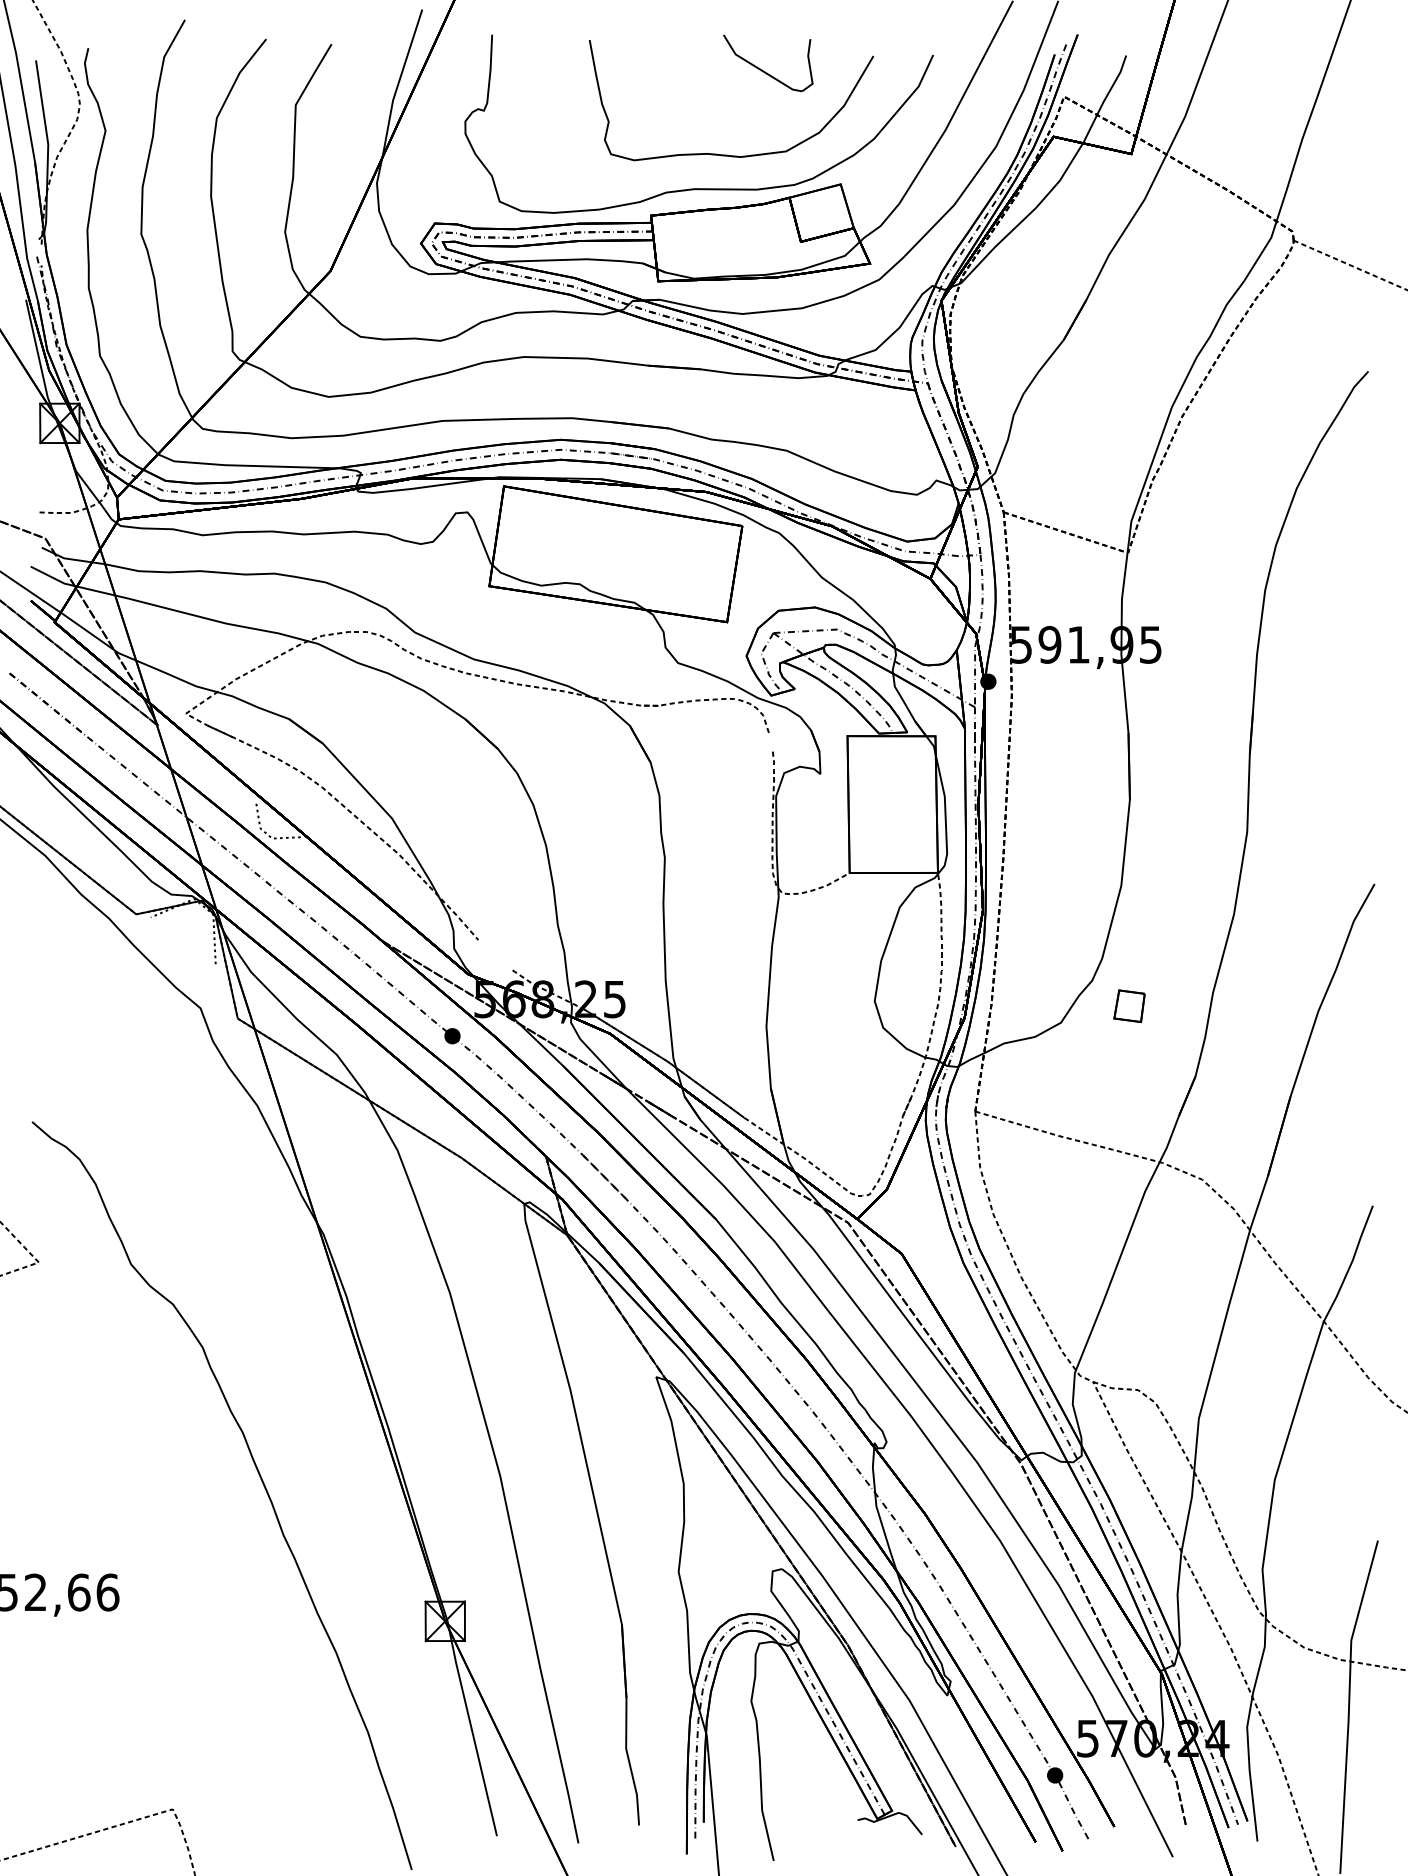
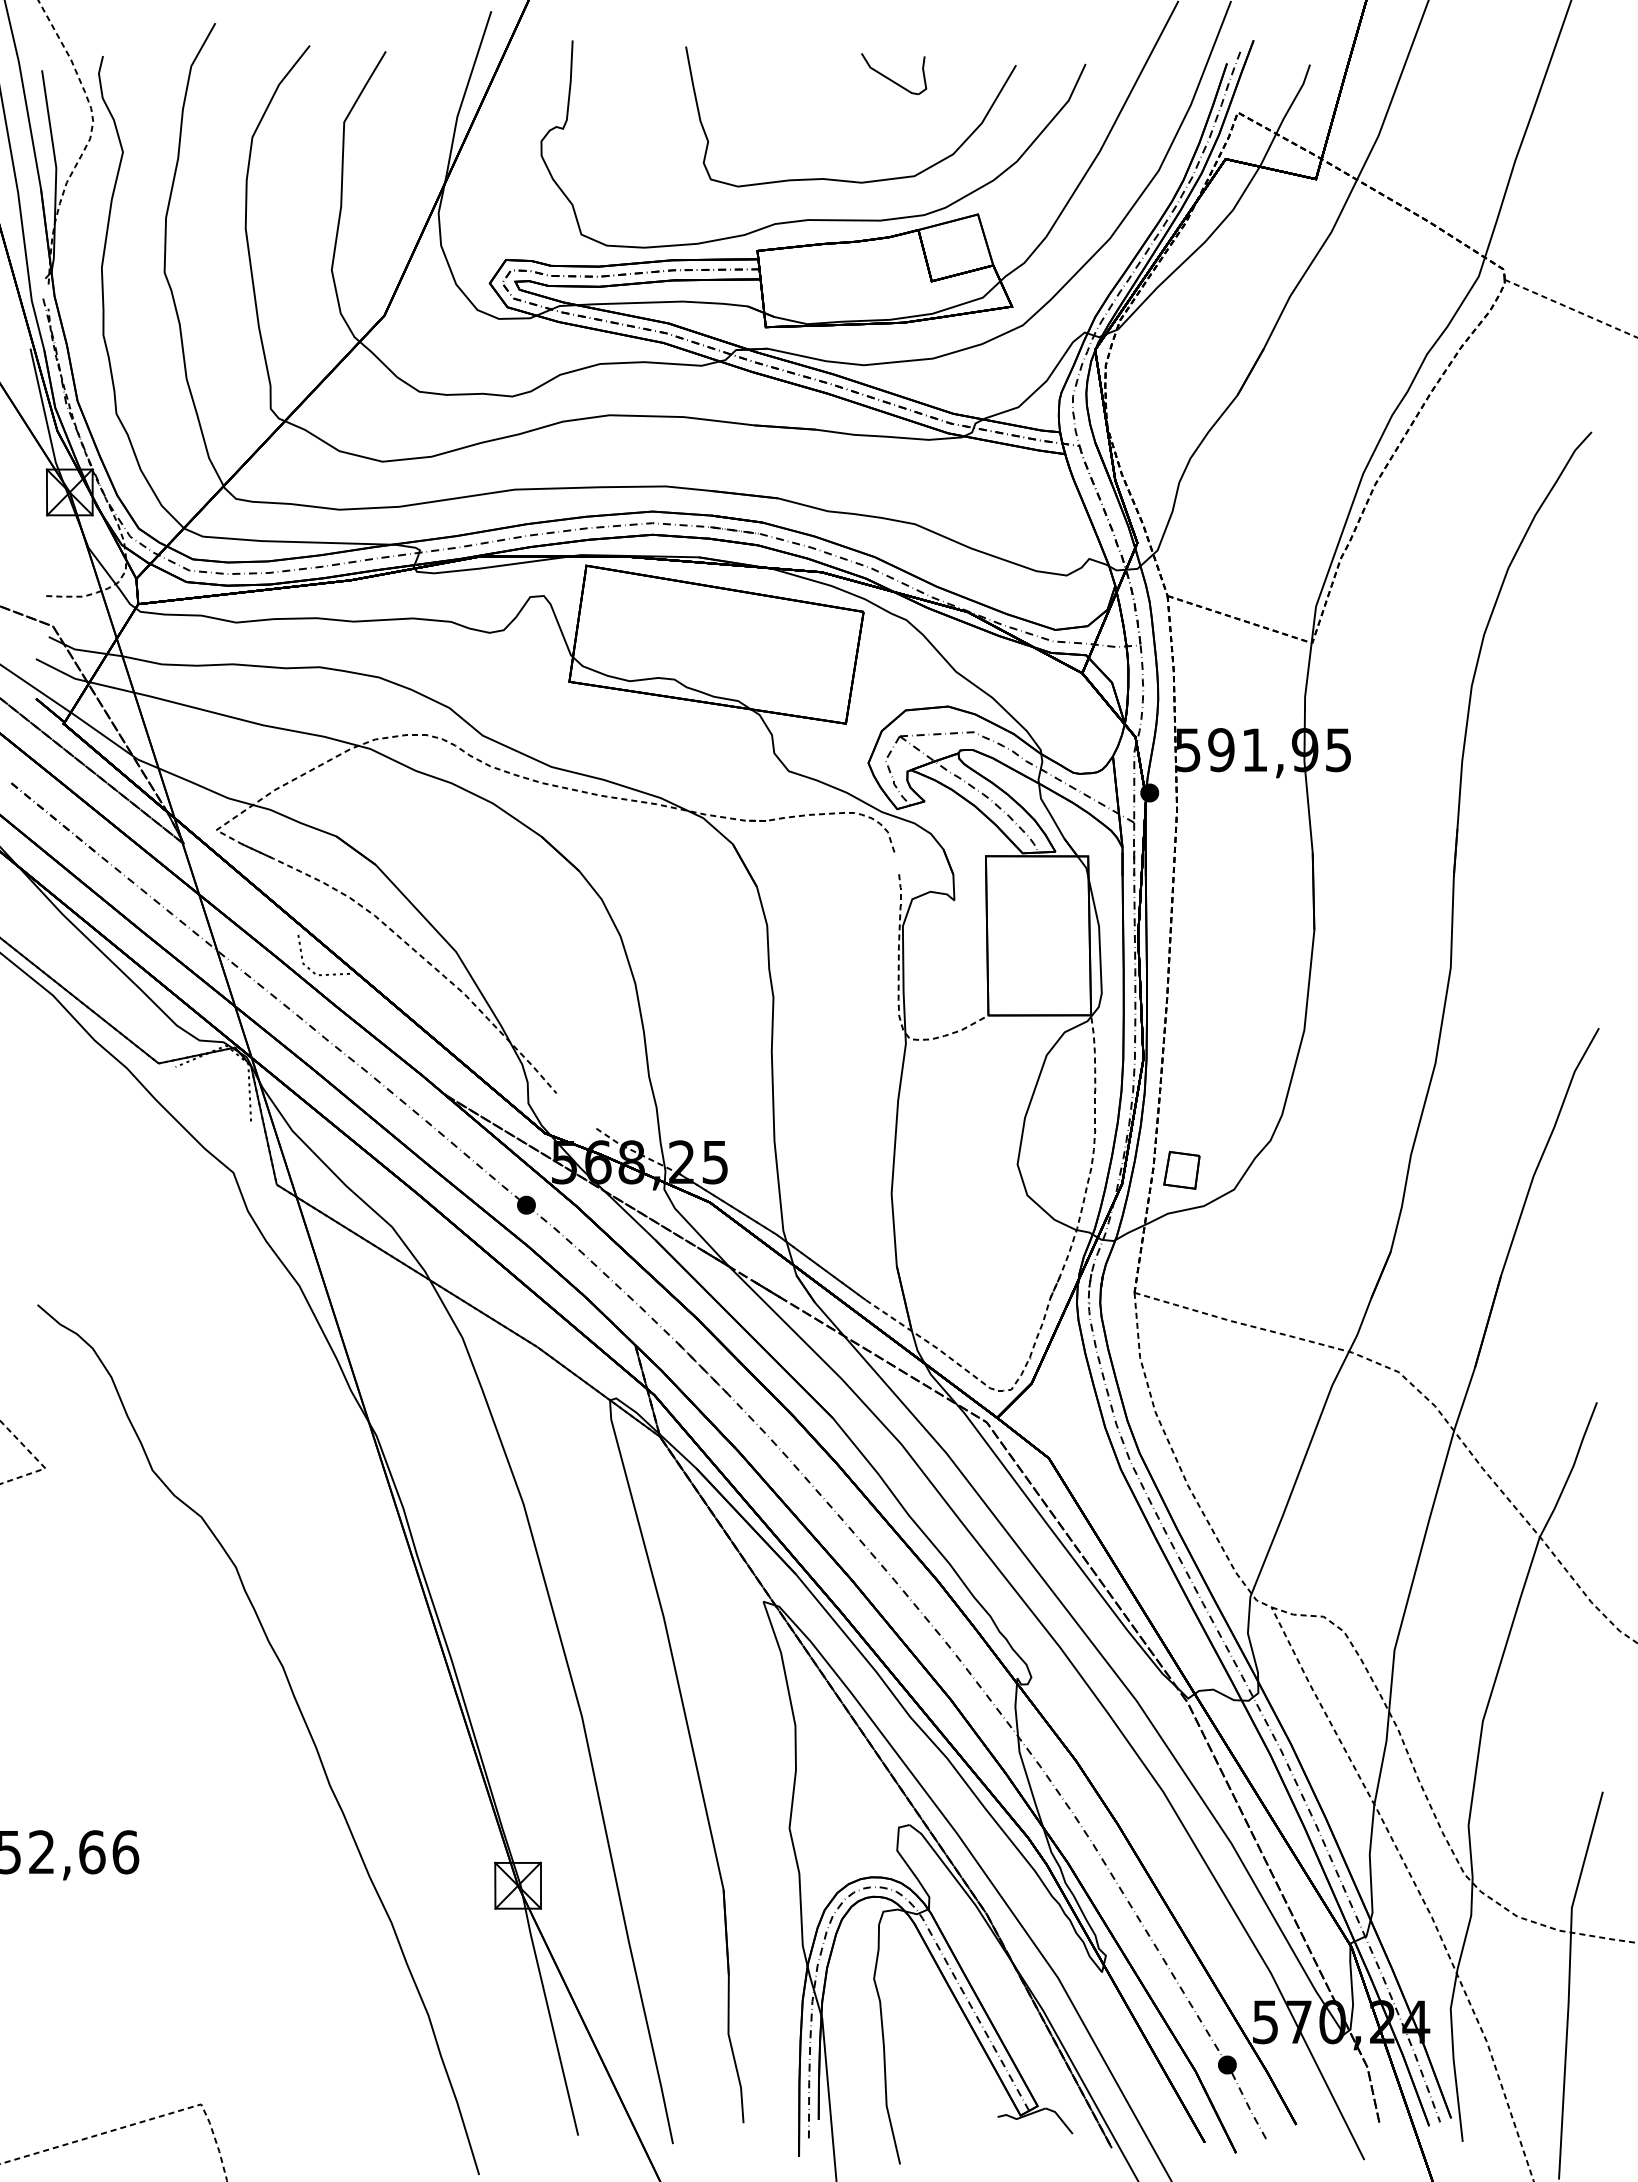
part: (768, 64) -> (894, 74), size x0.62
part: (1129, 1006) -> (1181, 1170), moved

